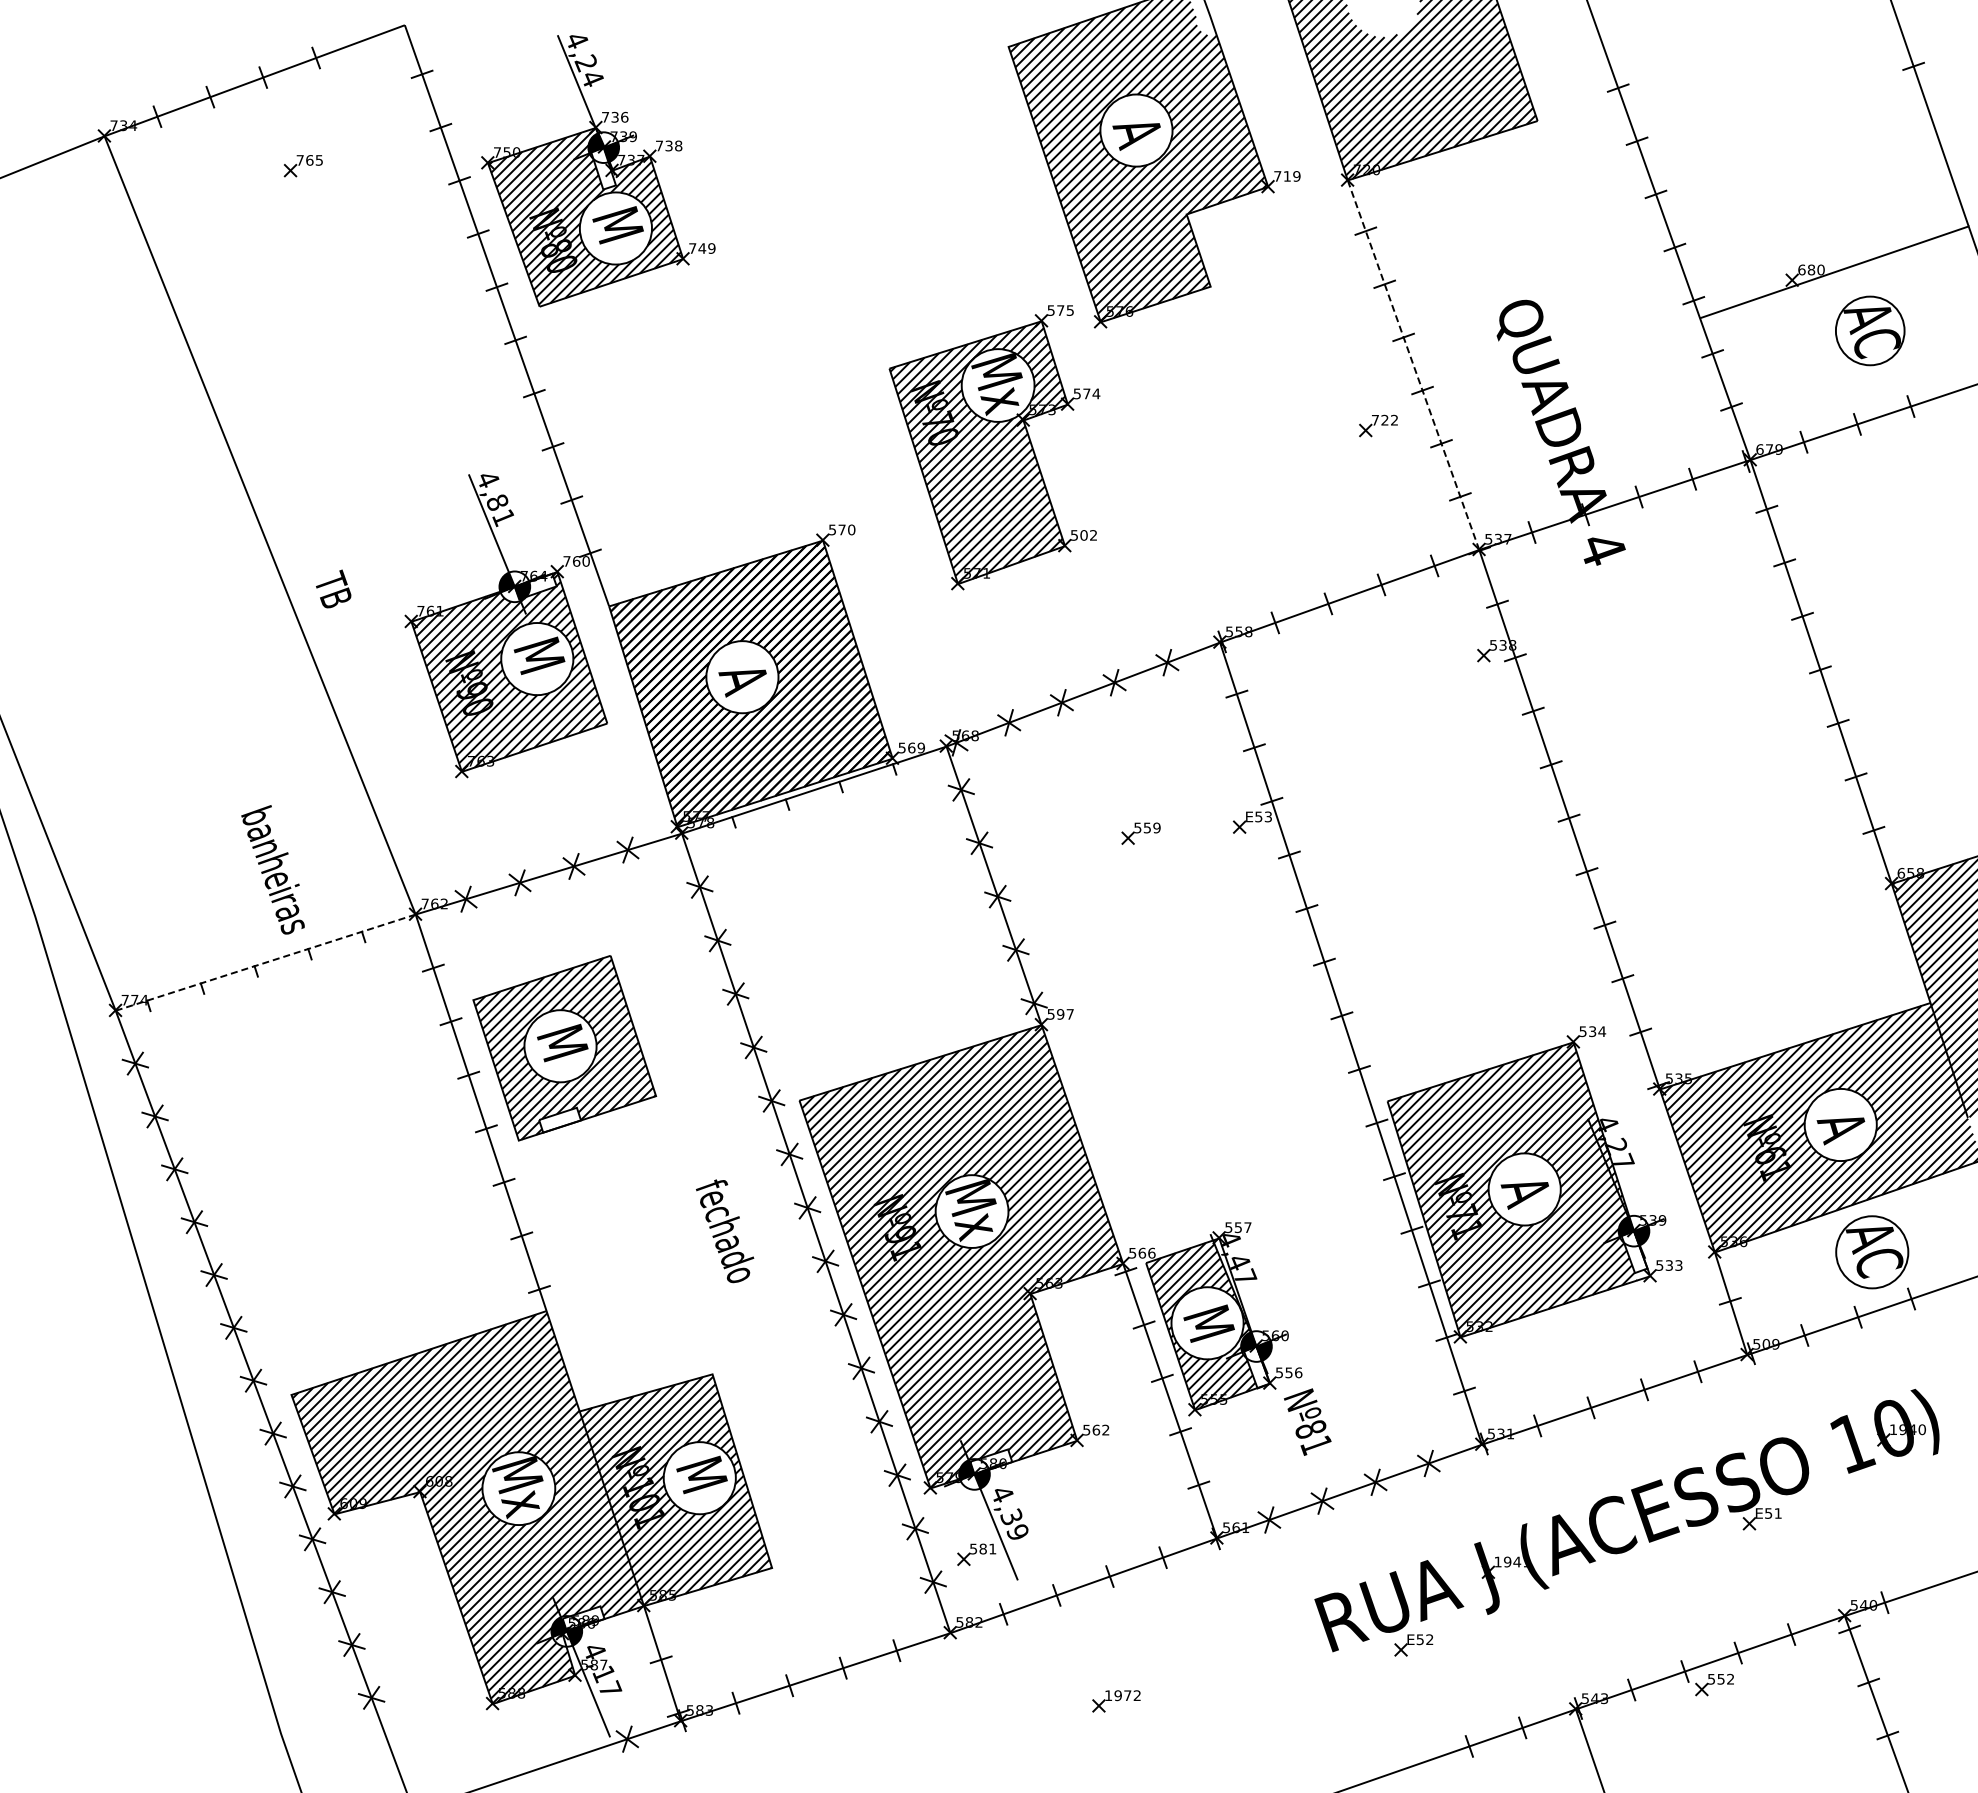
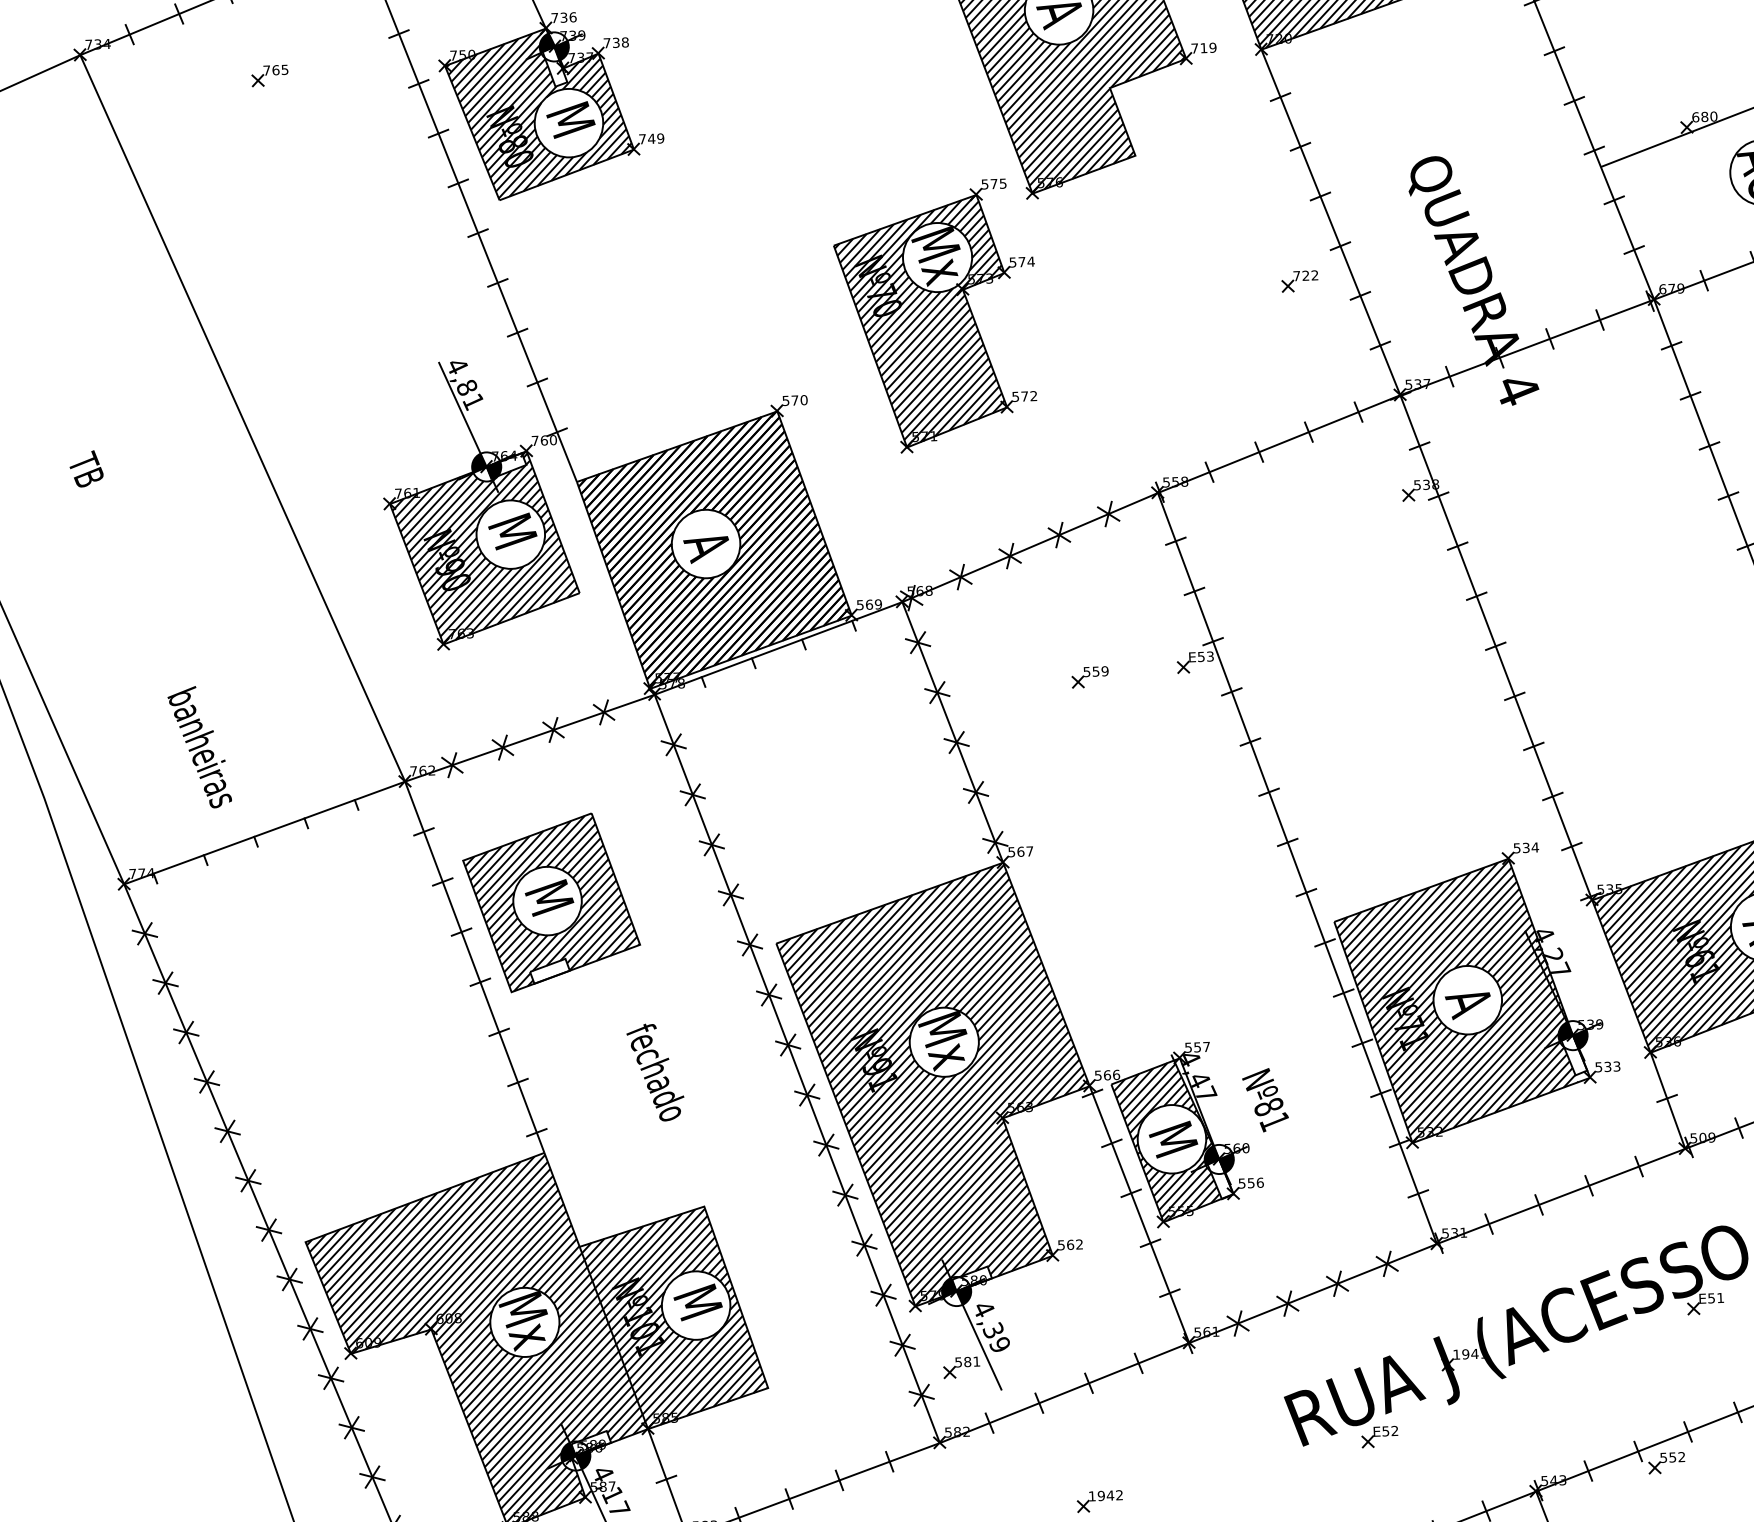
line: (1413, 364) -> (1330, 221), dashed -> solid
text: (1083, 535) -> (1024, 396), 502 -> 572
text: (333, 588) -> (86, 468), moved
text: (272, 869) -> (199, 747), moved
line: (265, 962) -> (264, 832), dashed -> solid
text: (1060, 1014) -> (1020, 851), 597 -> 567
text: (725, 1231) -> (656, 1072), moved
text: (1307, 1421) -> (1265, 1099), moved
text: (1127, 1695) -> (1110, 1495), 1972 -> 1942

